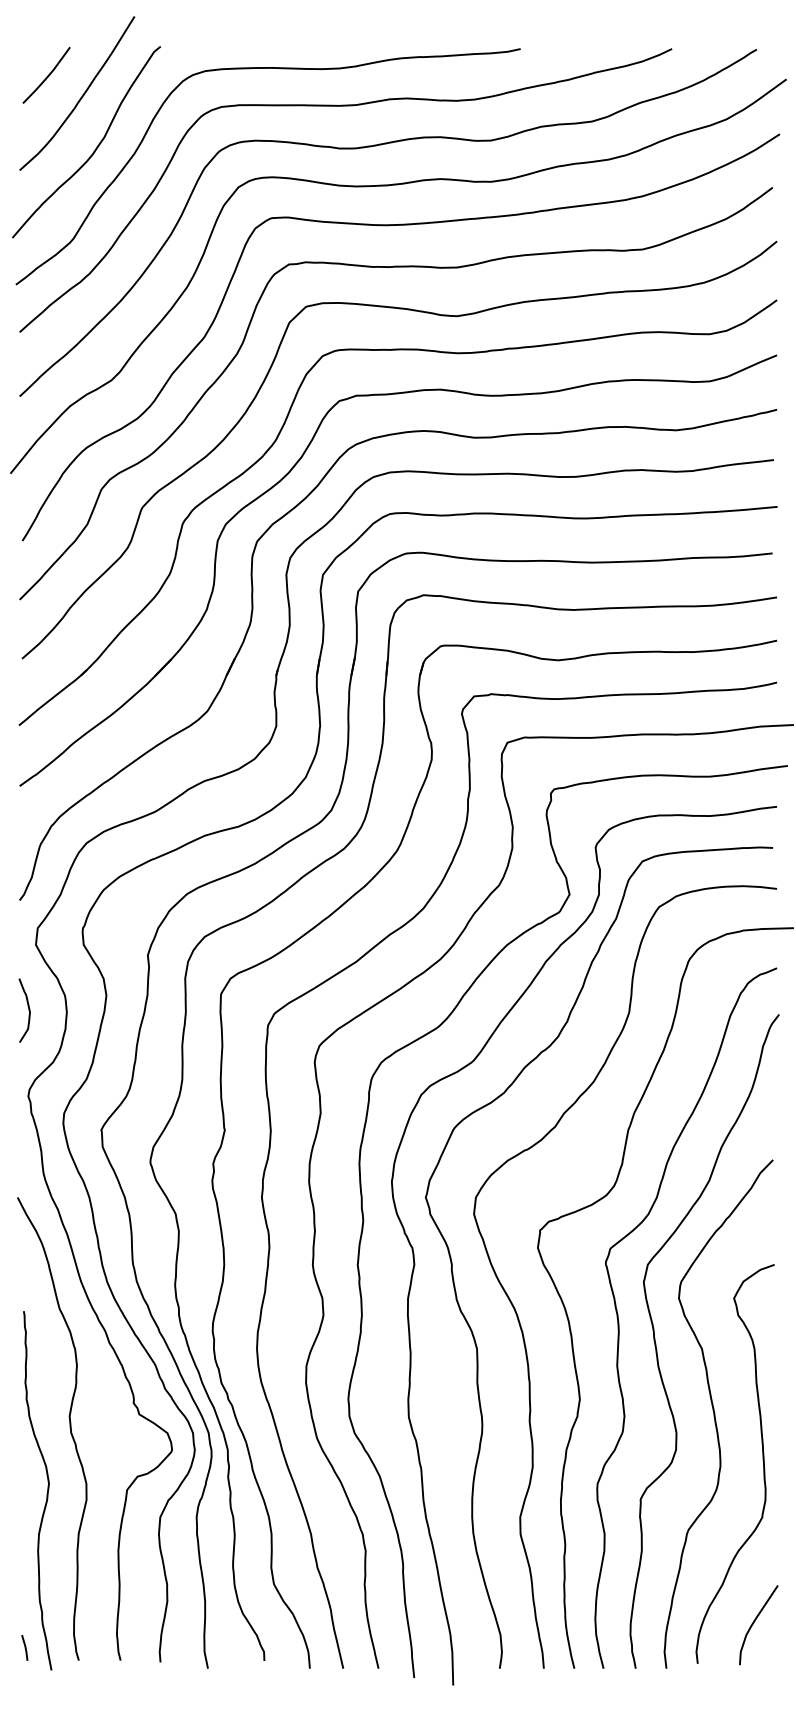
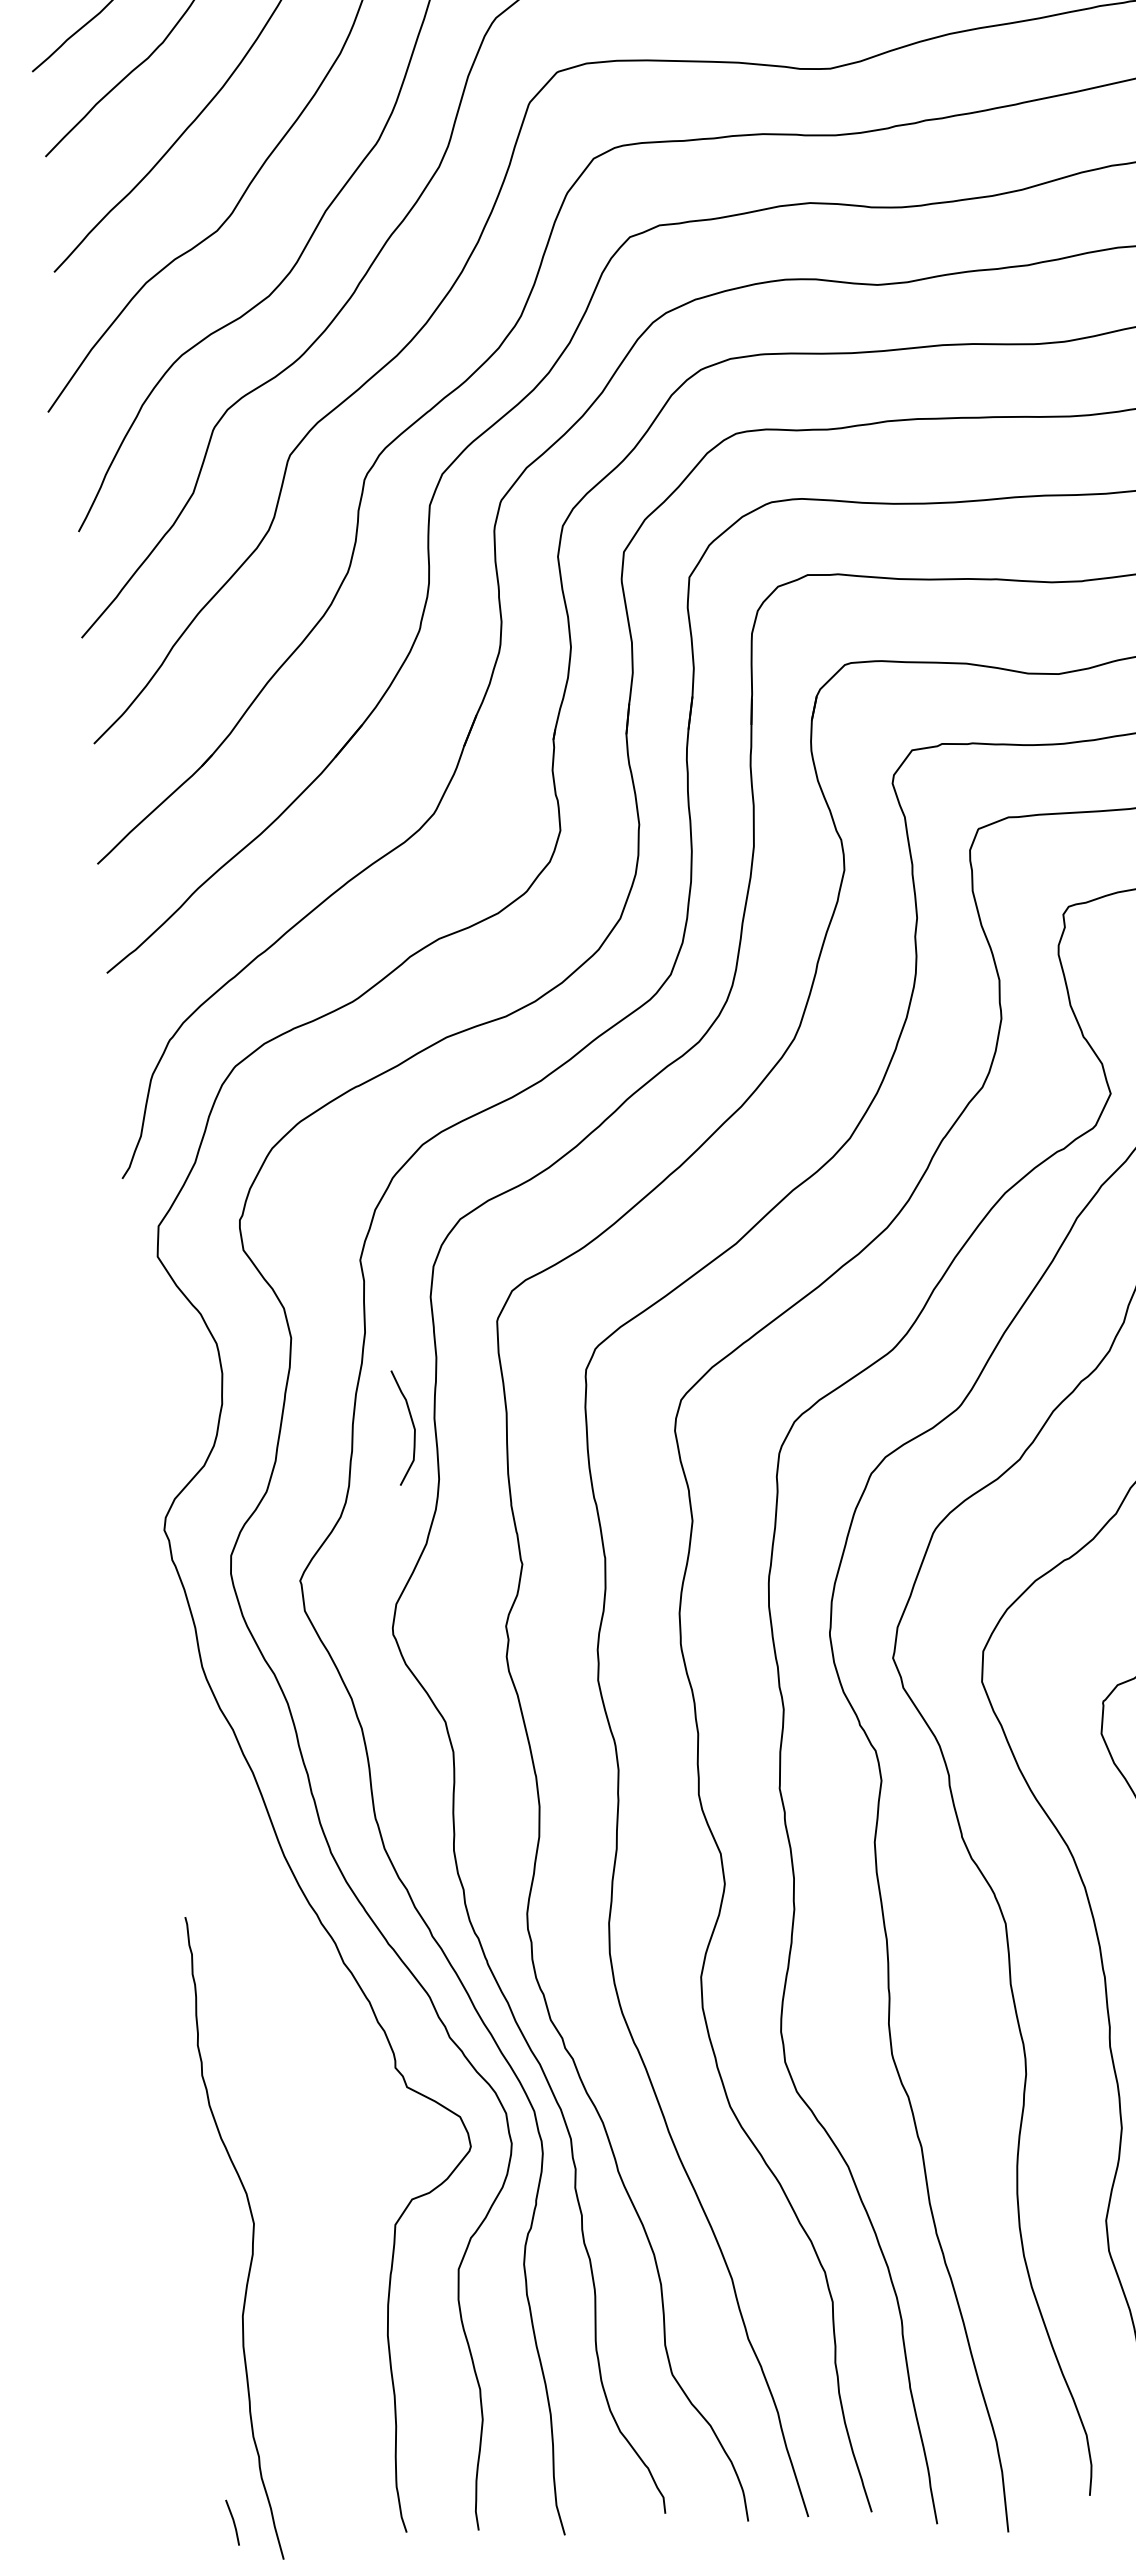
curve: (28, 1010) -> (411, 1426), moved
curve: (69, 1428) -> (283, 2121), removed

